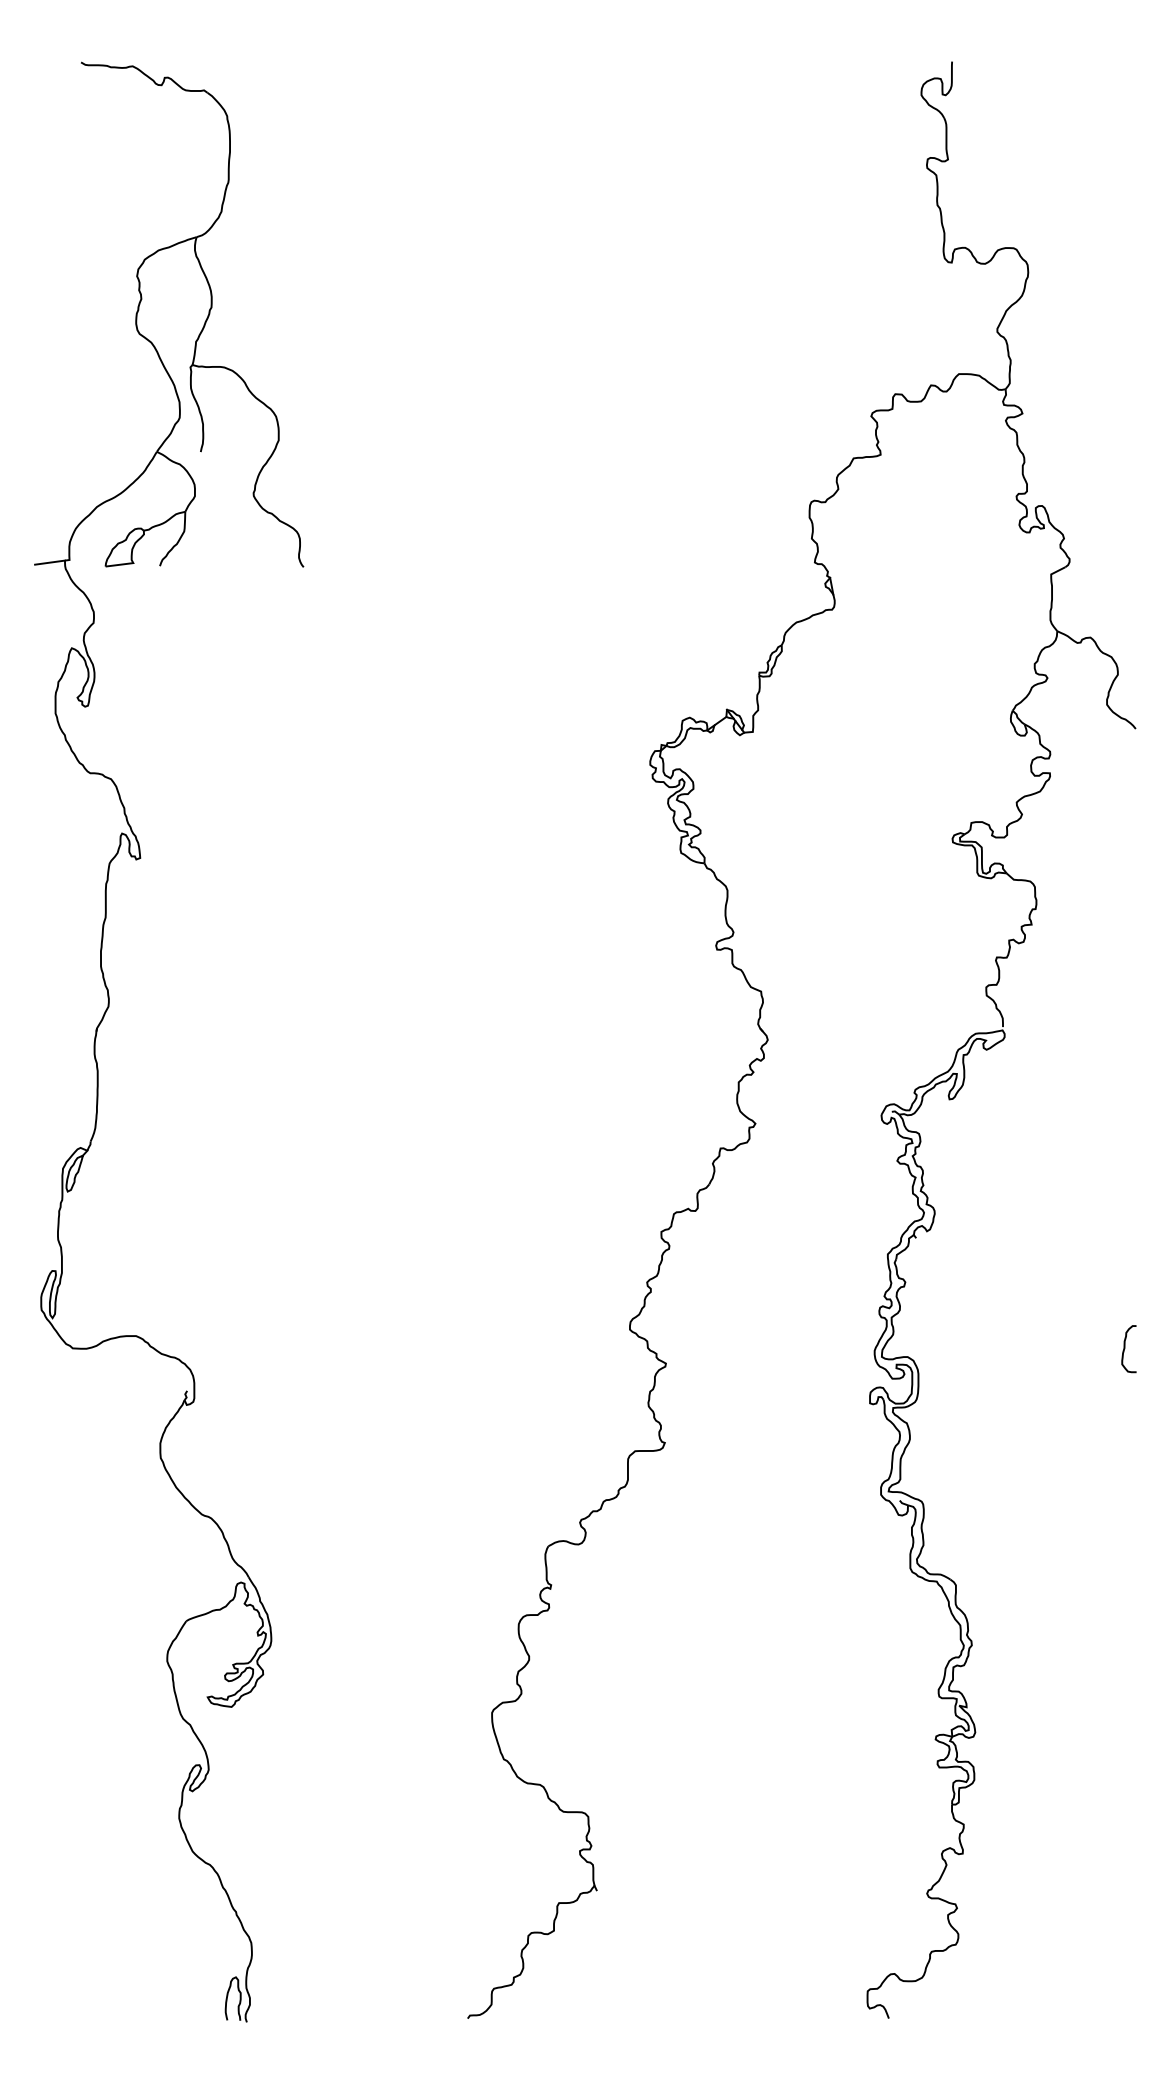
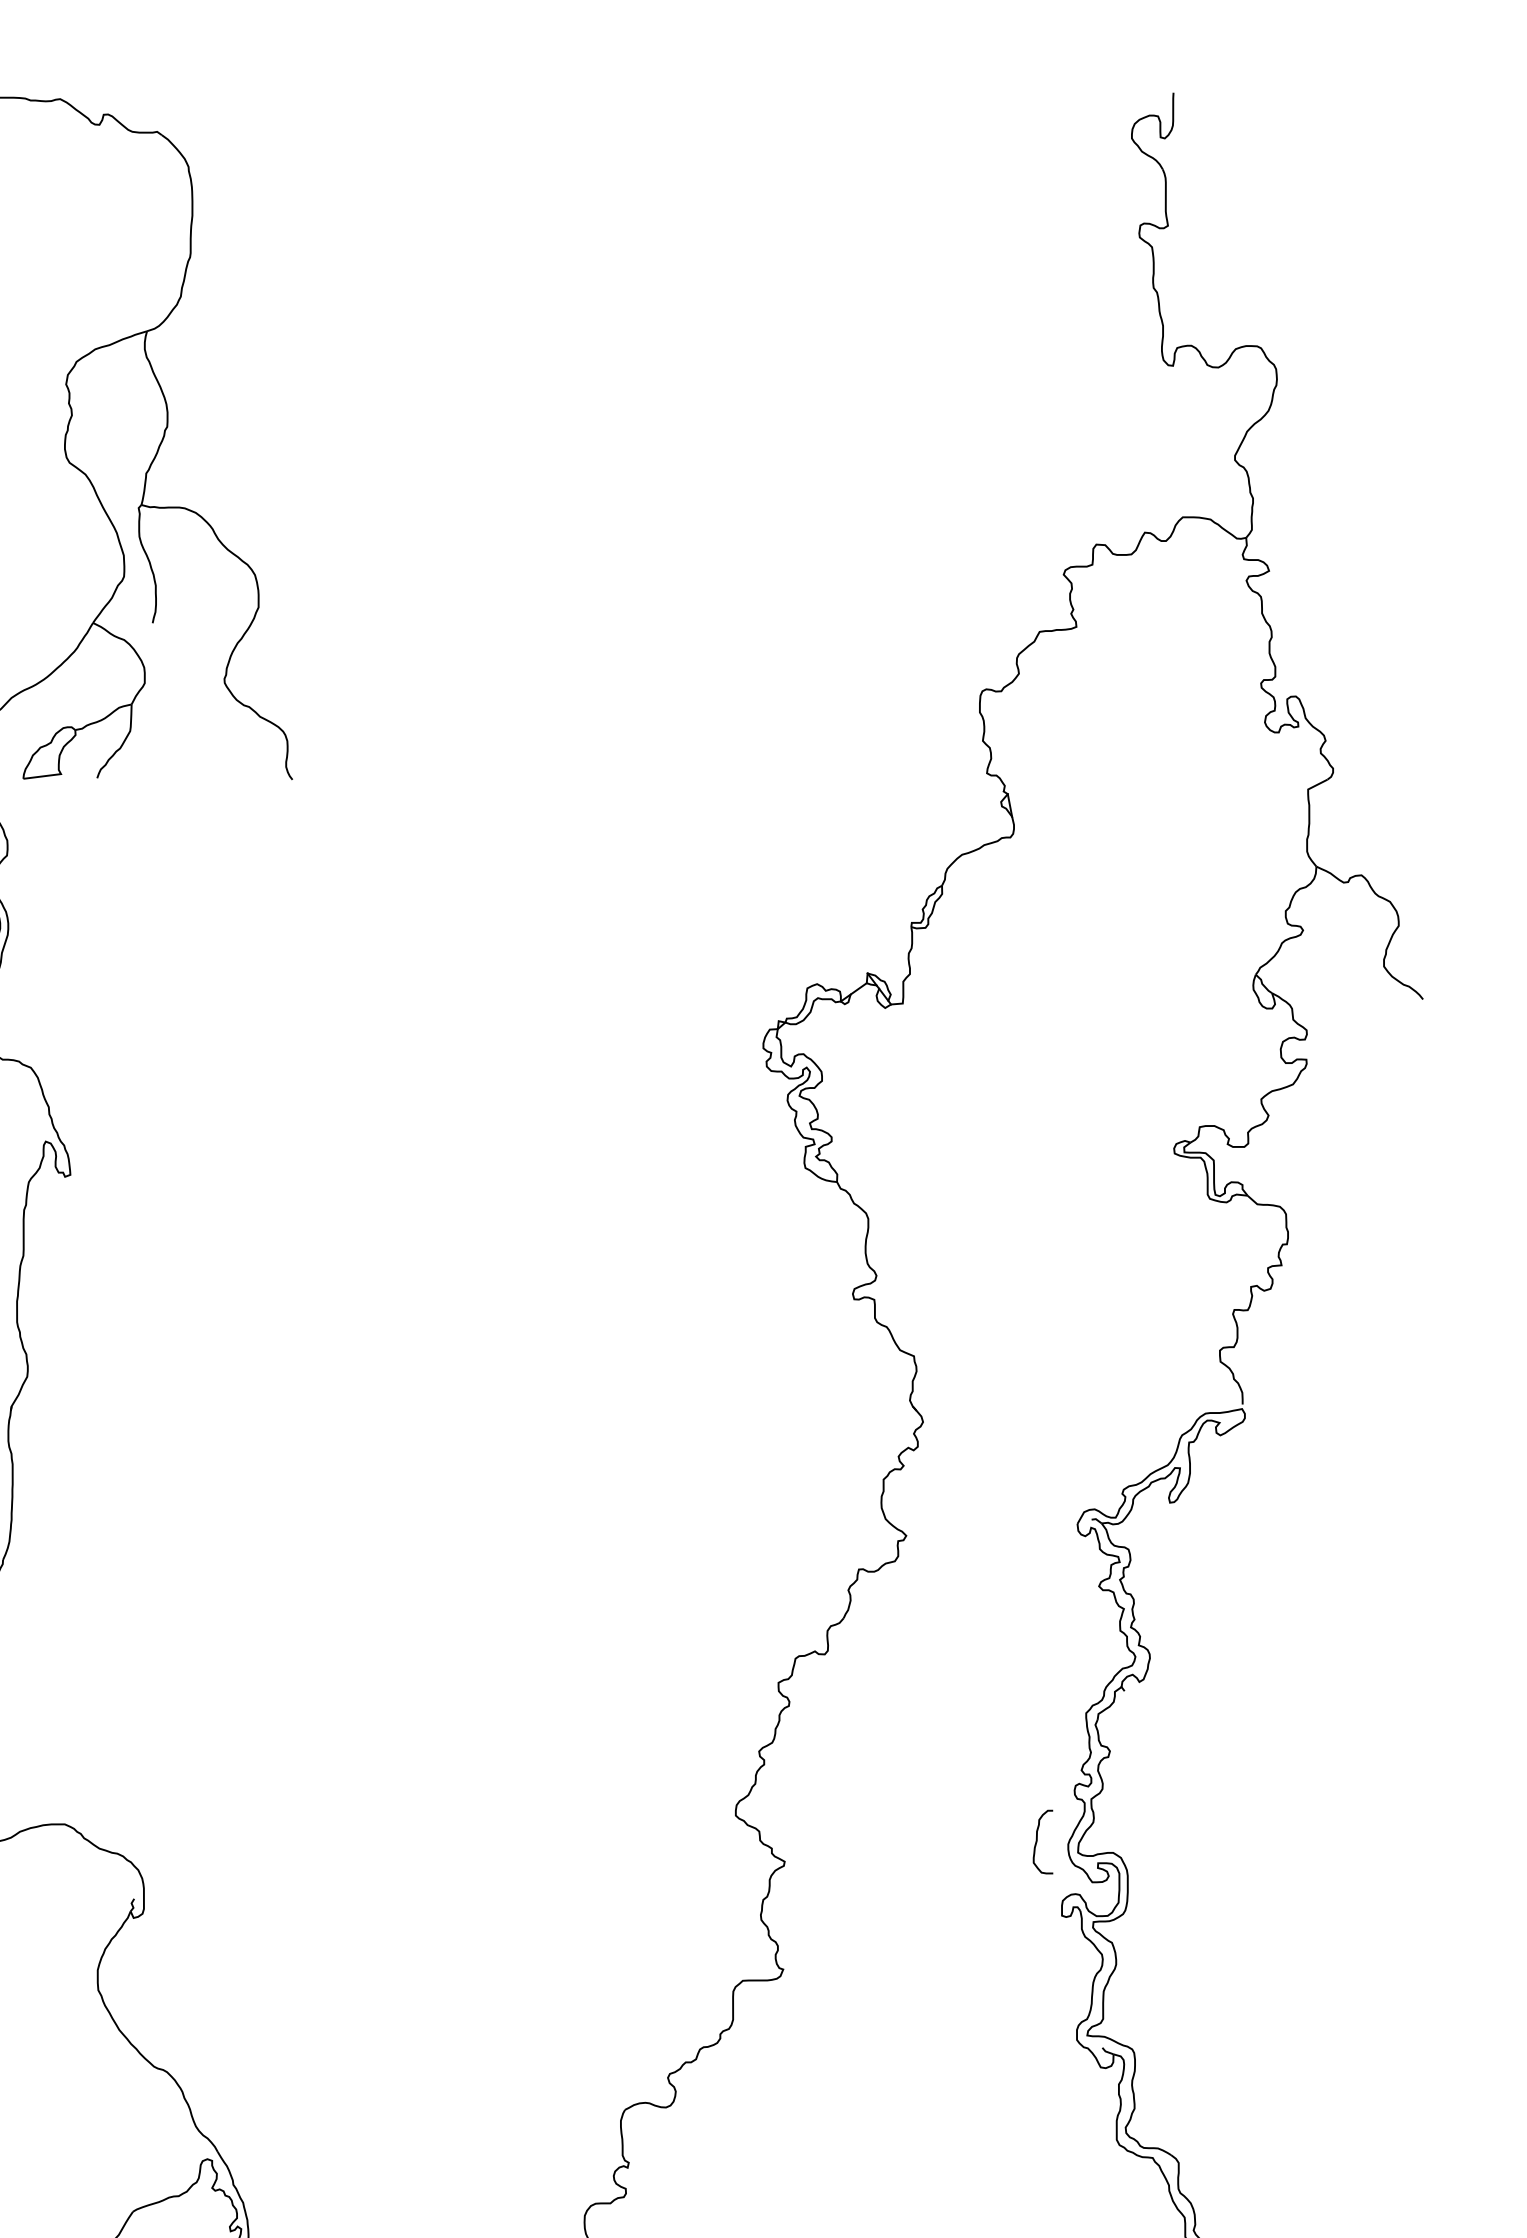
curve: (1125, 1348) -> (1038, 1841), moved

